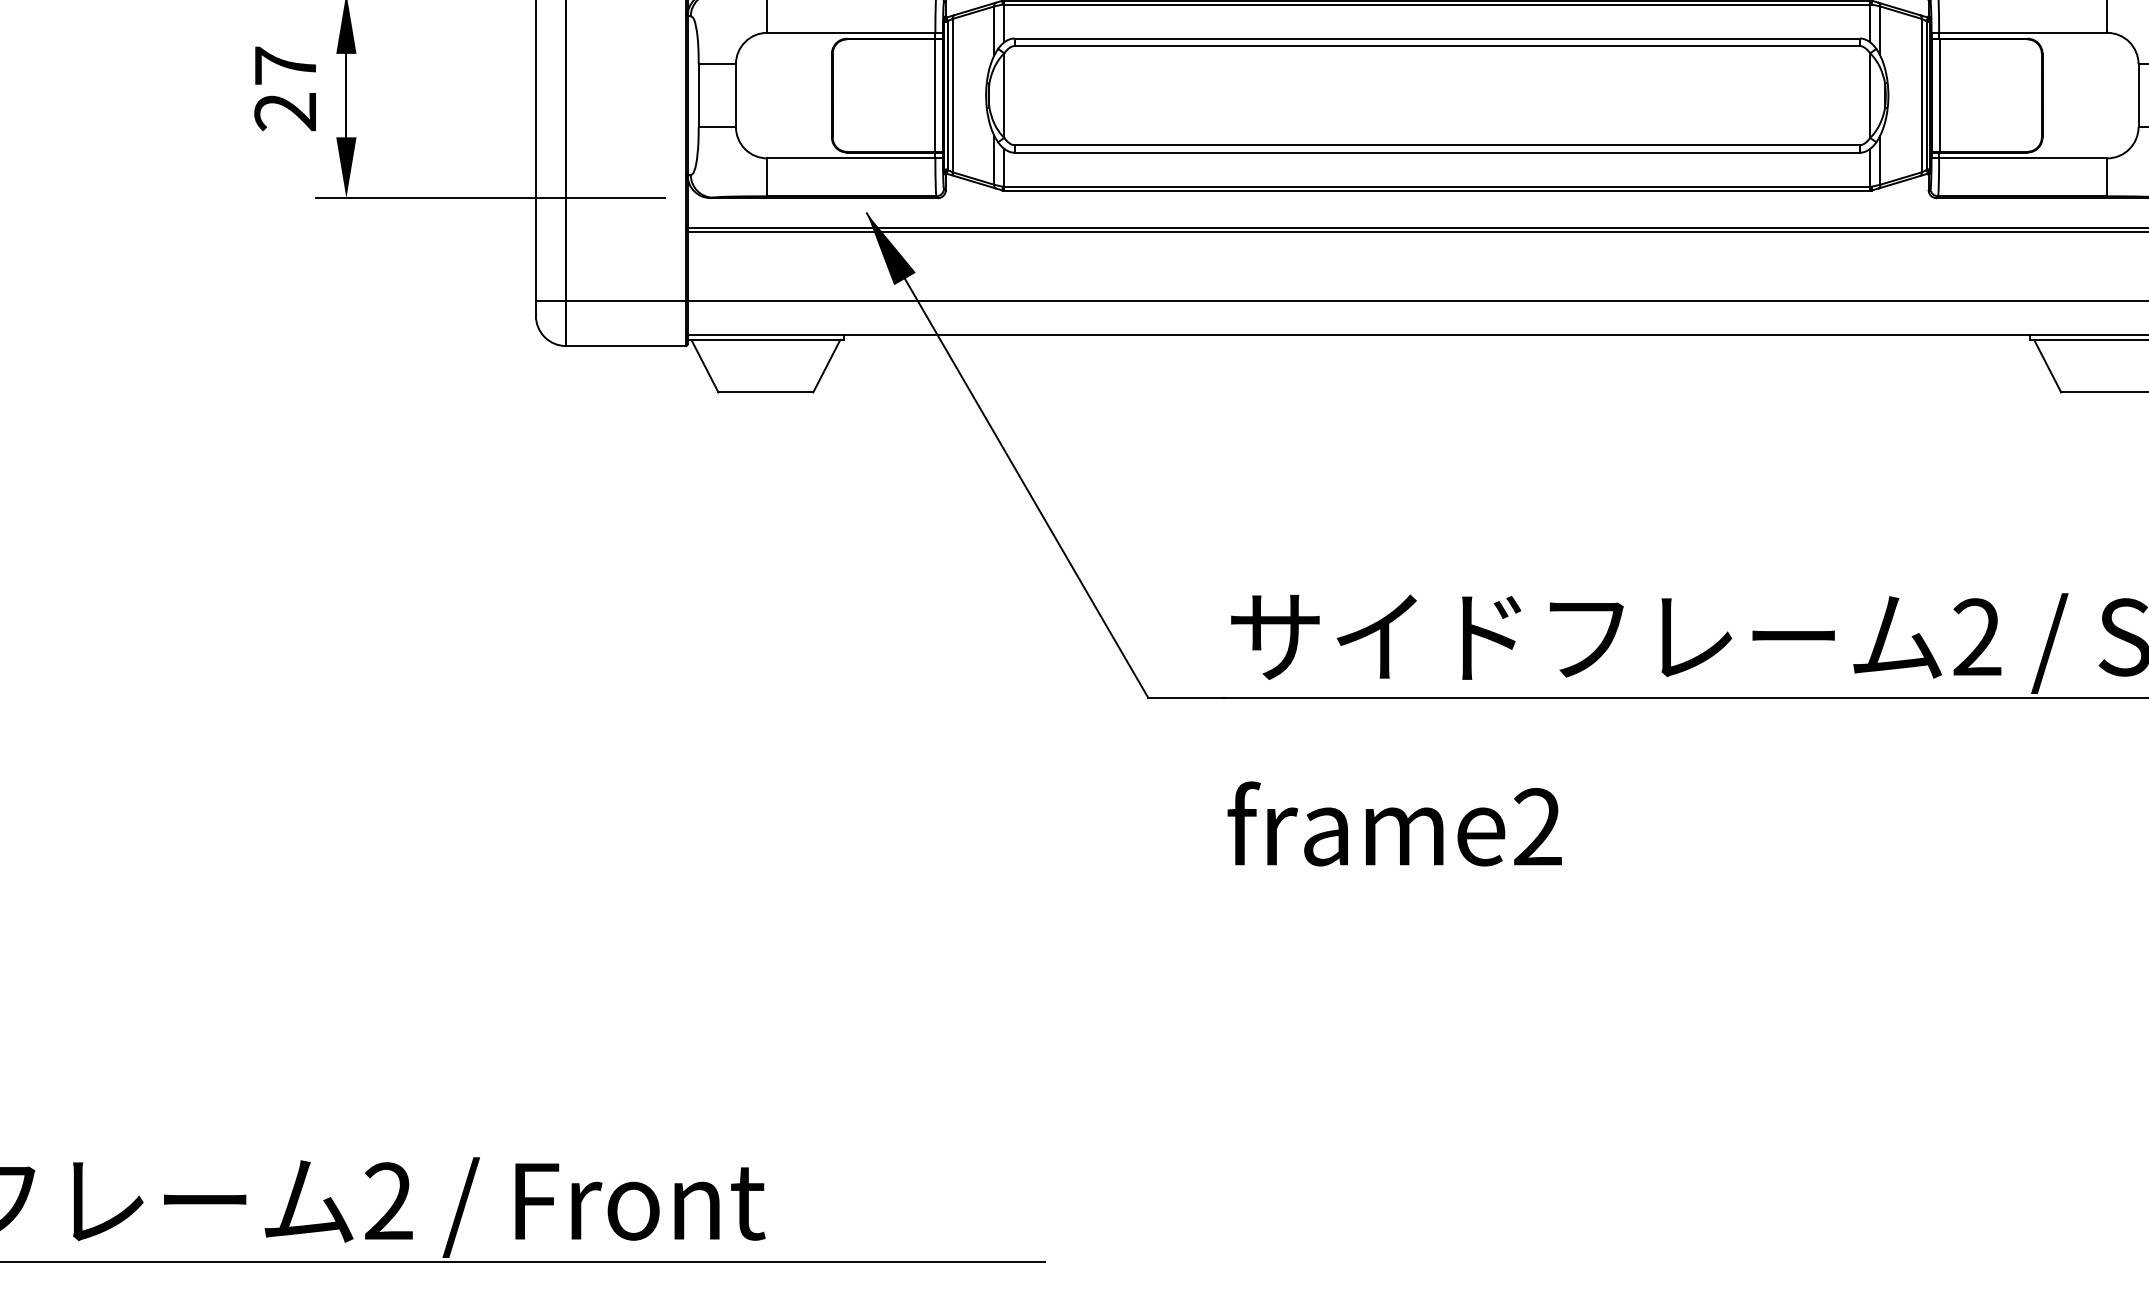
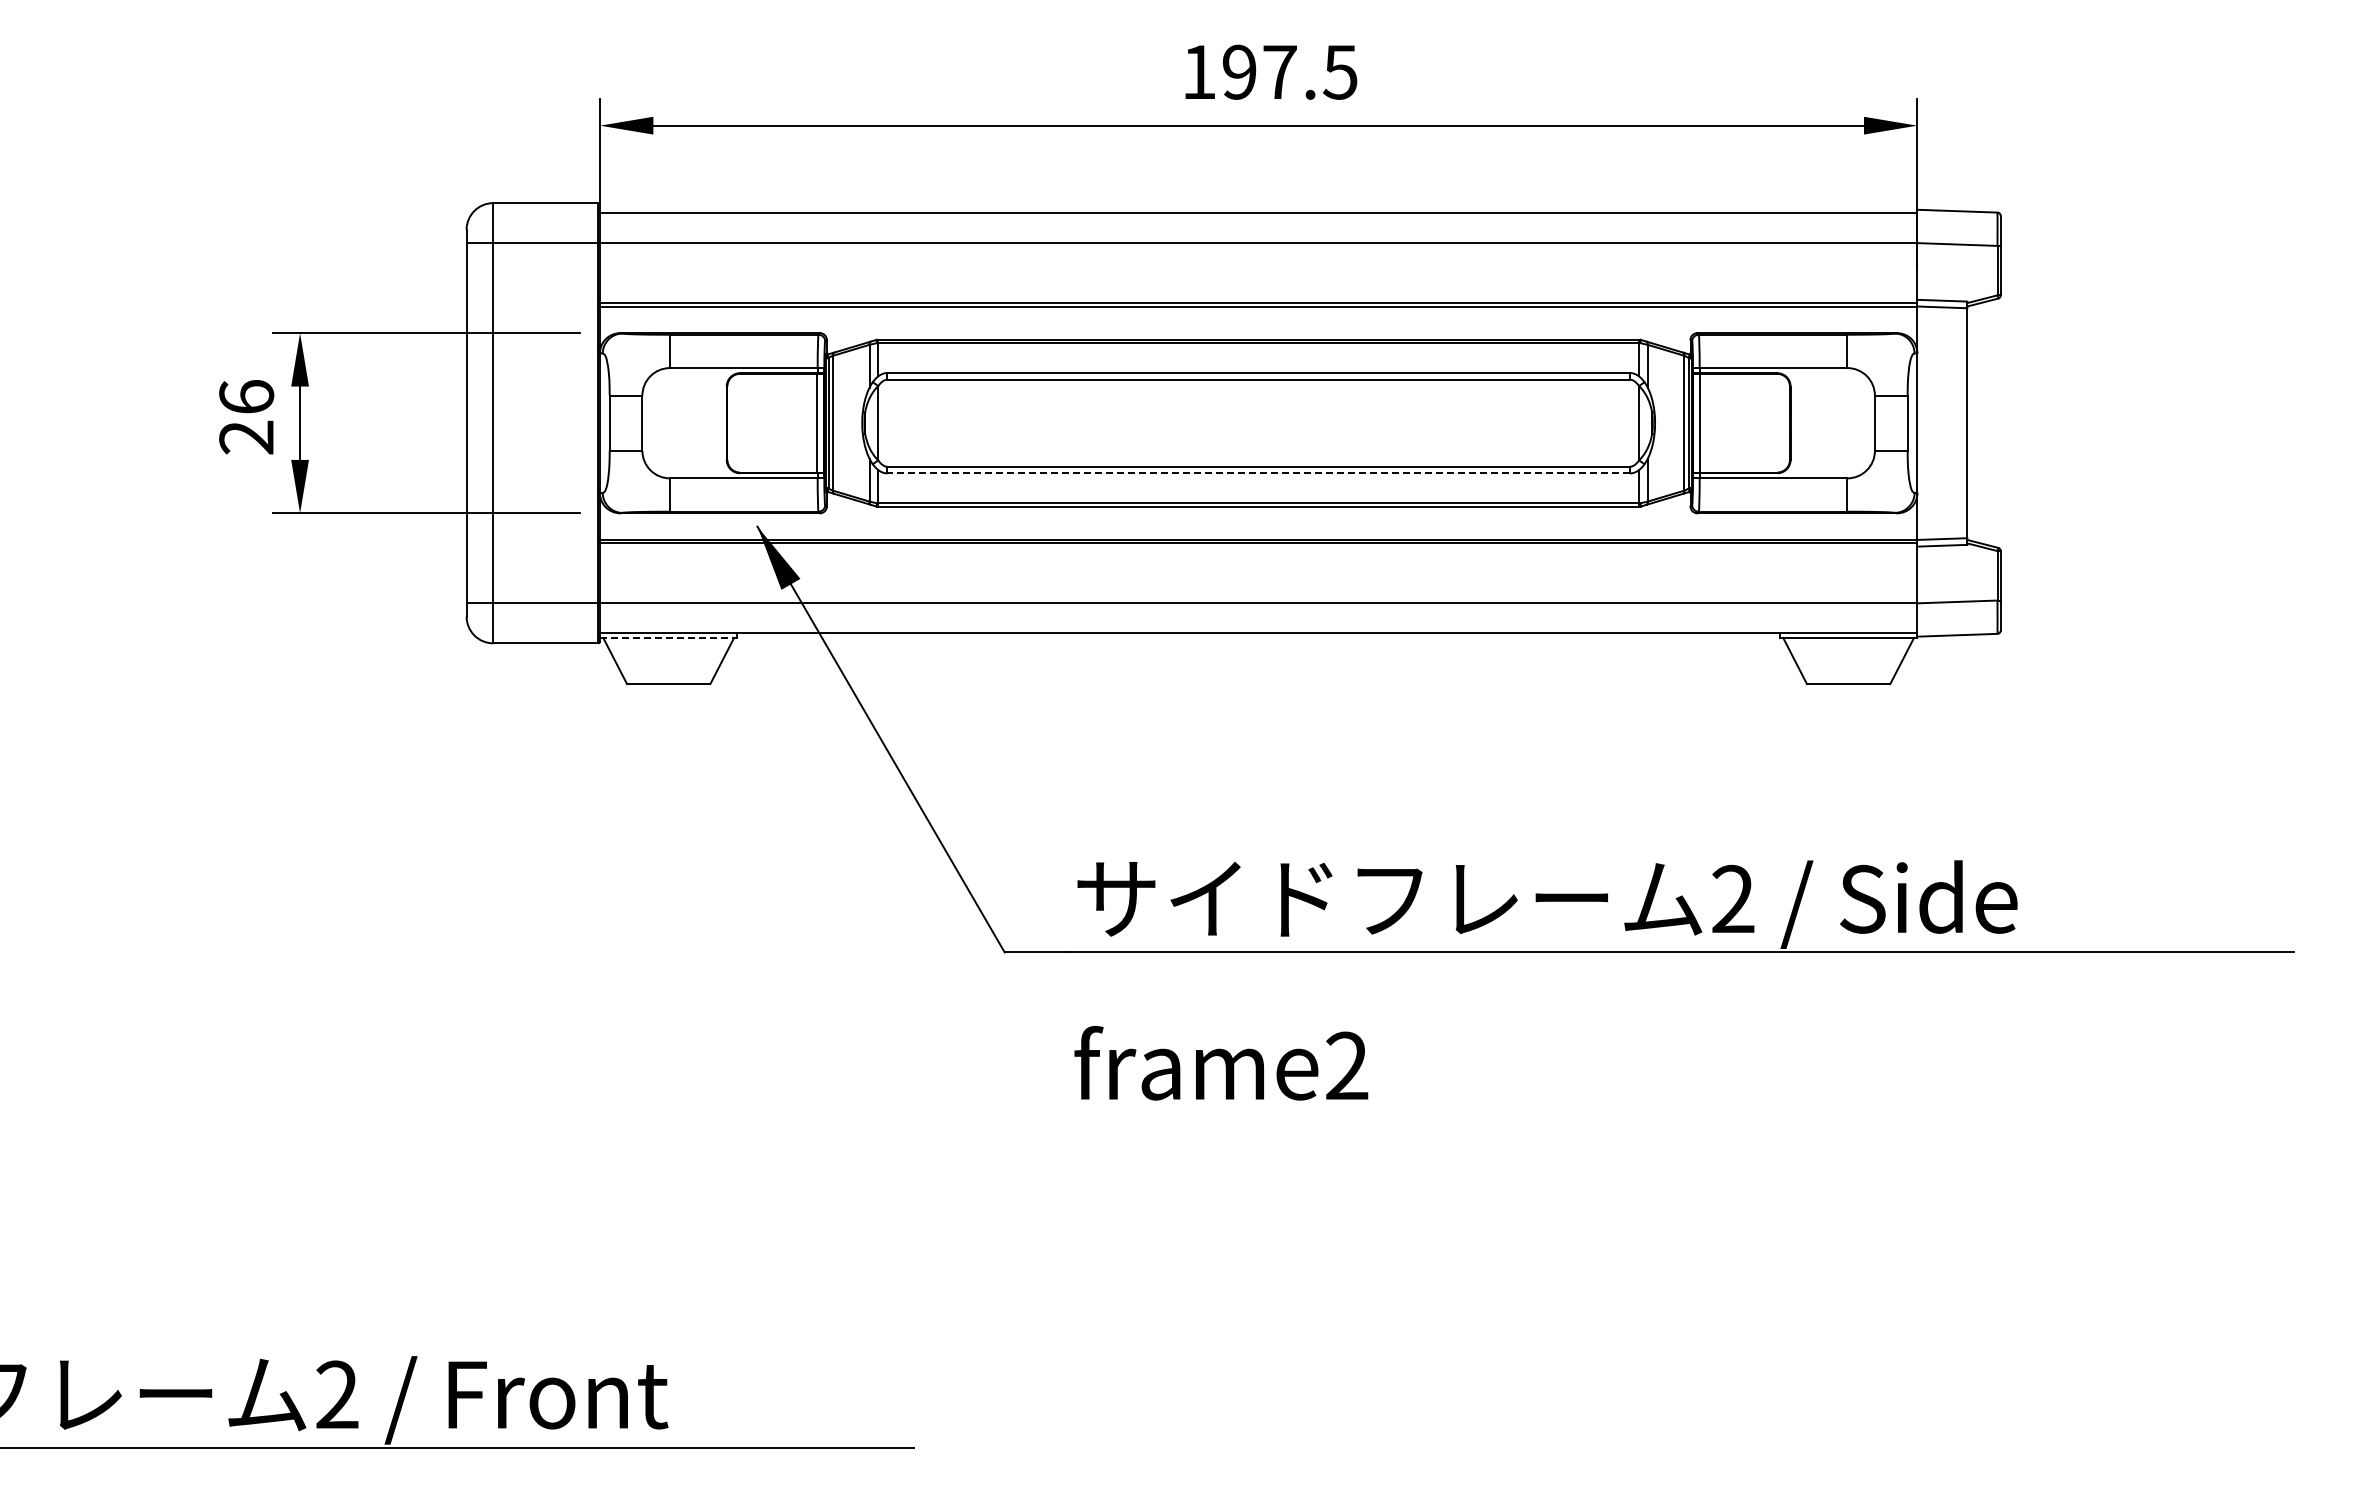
text: (285, 65) -> (246, 396), 27 -> 26
line: (1437, 152) -> (1258, 473), solid -> dashed
line: (765, 340) -> (668, 638), solid -> dashed

